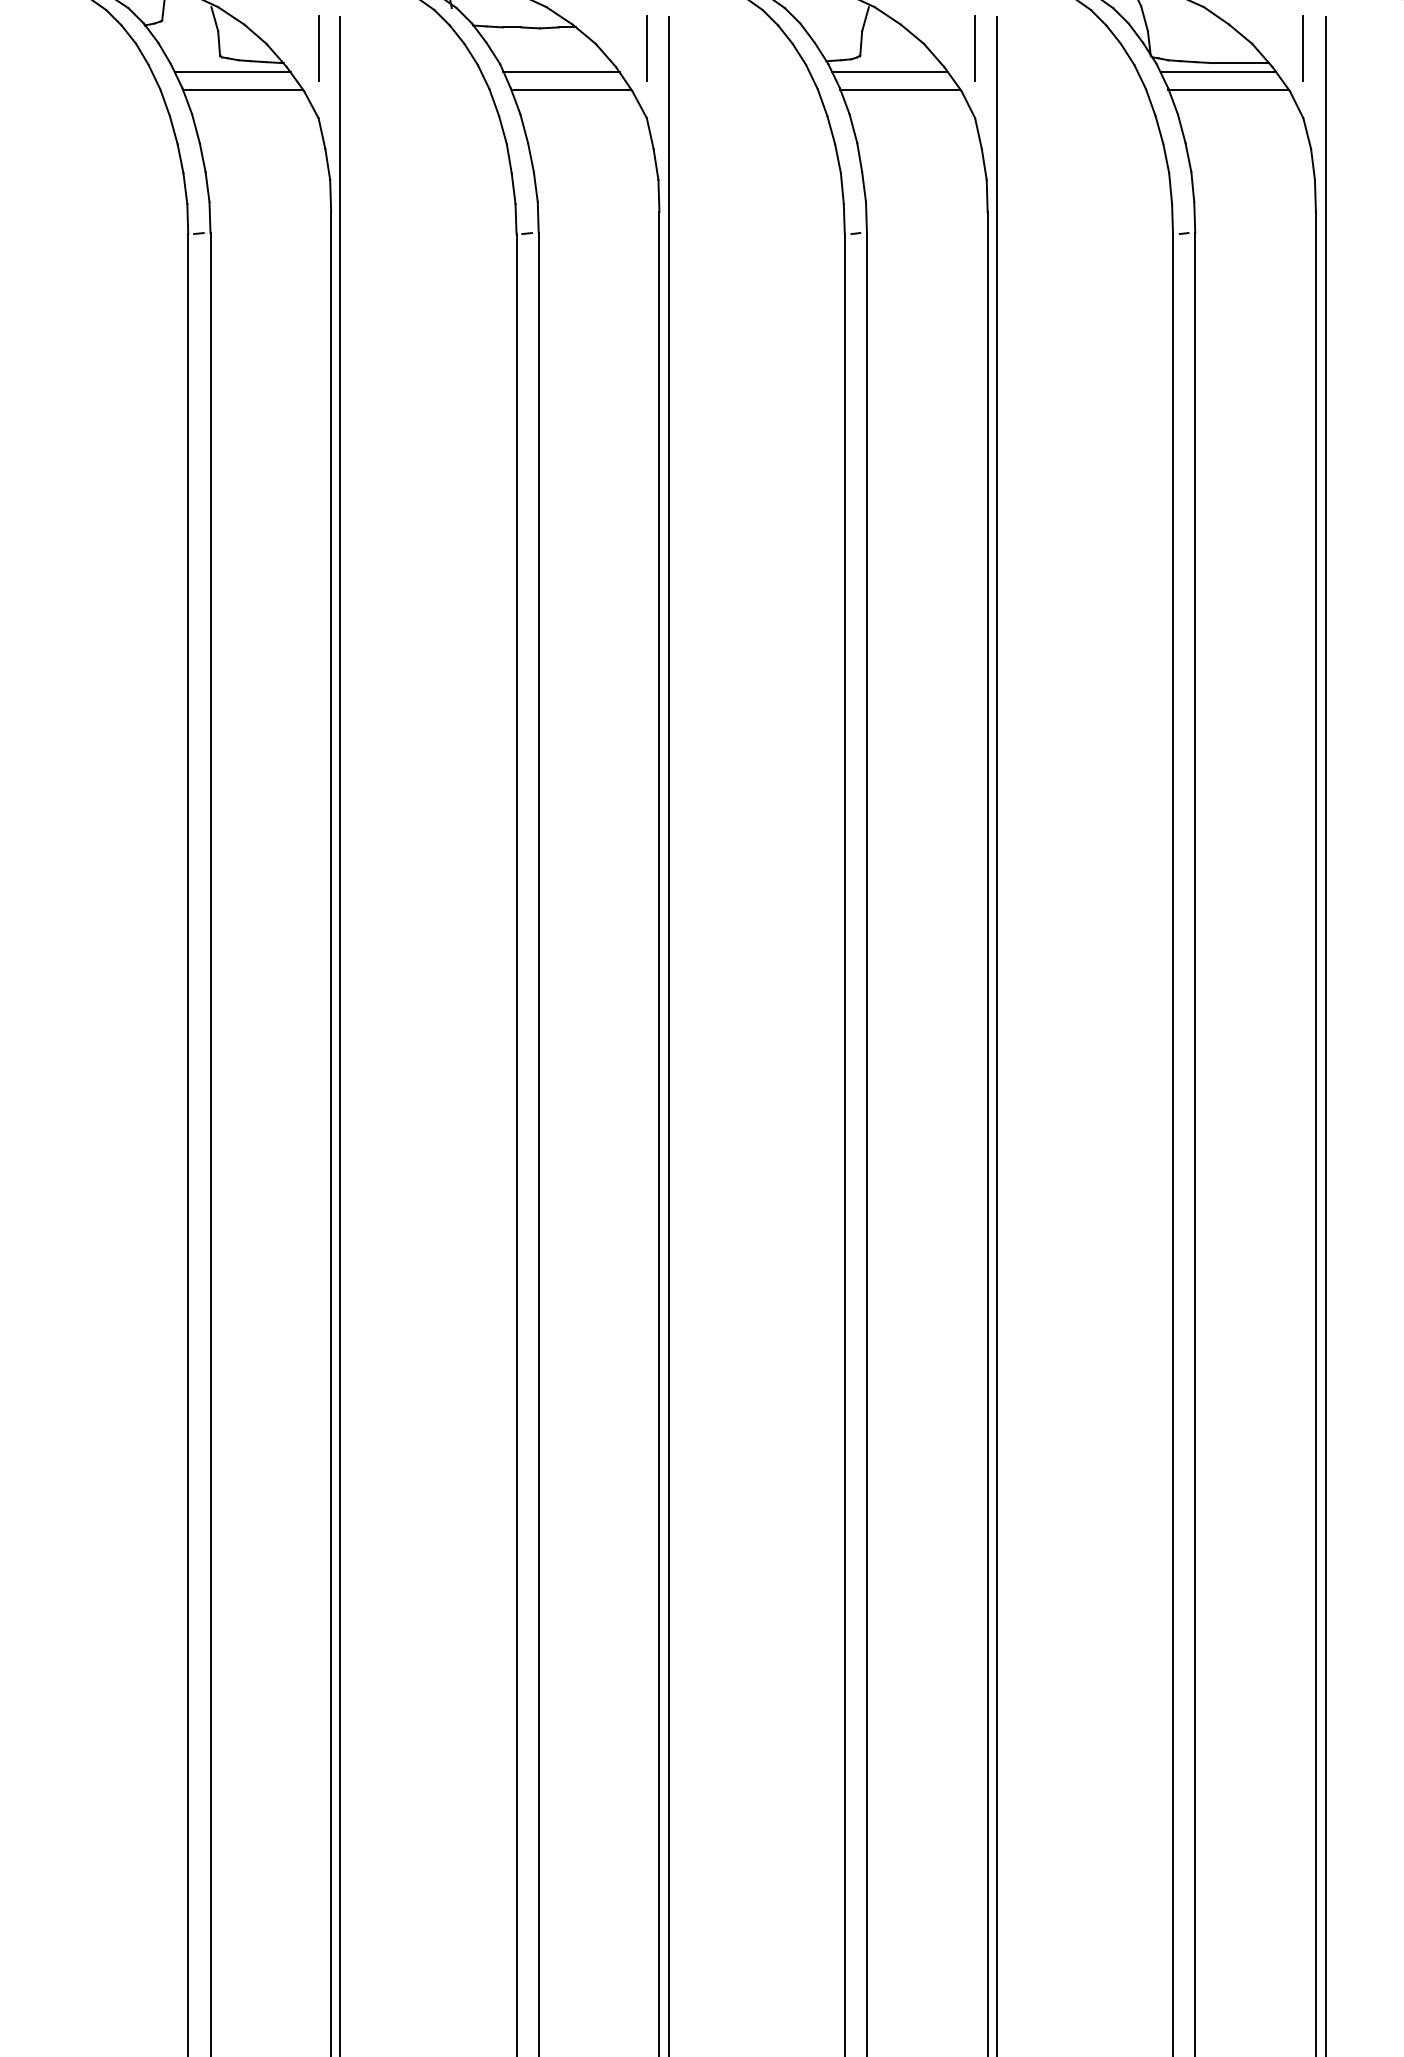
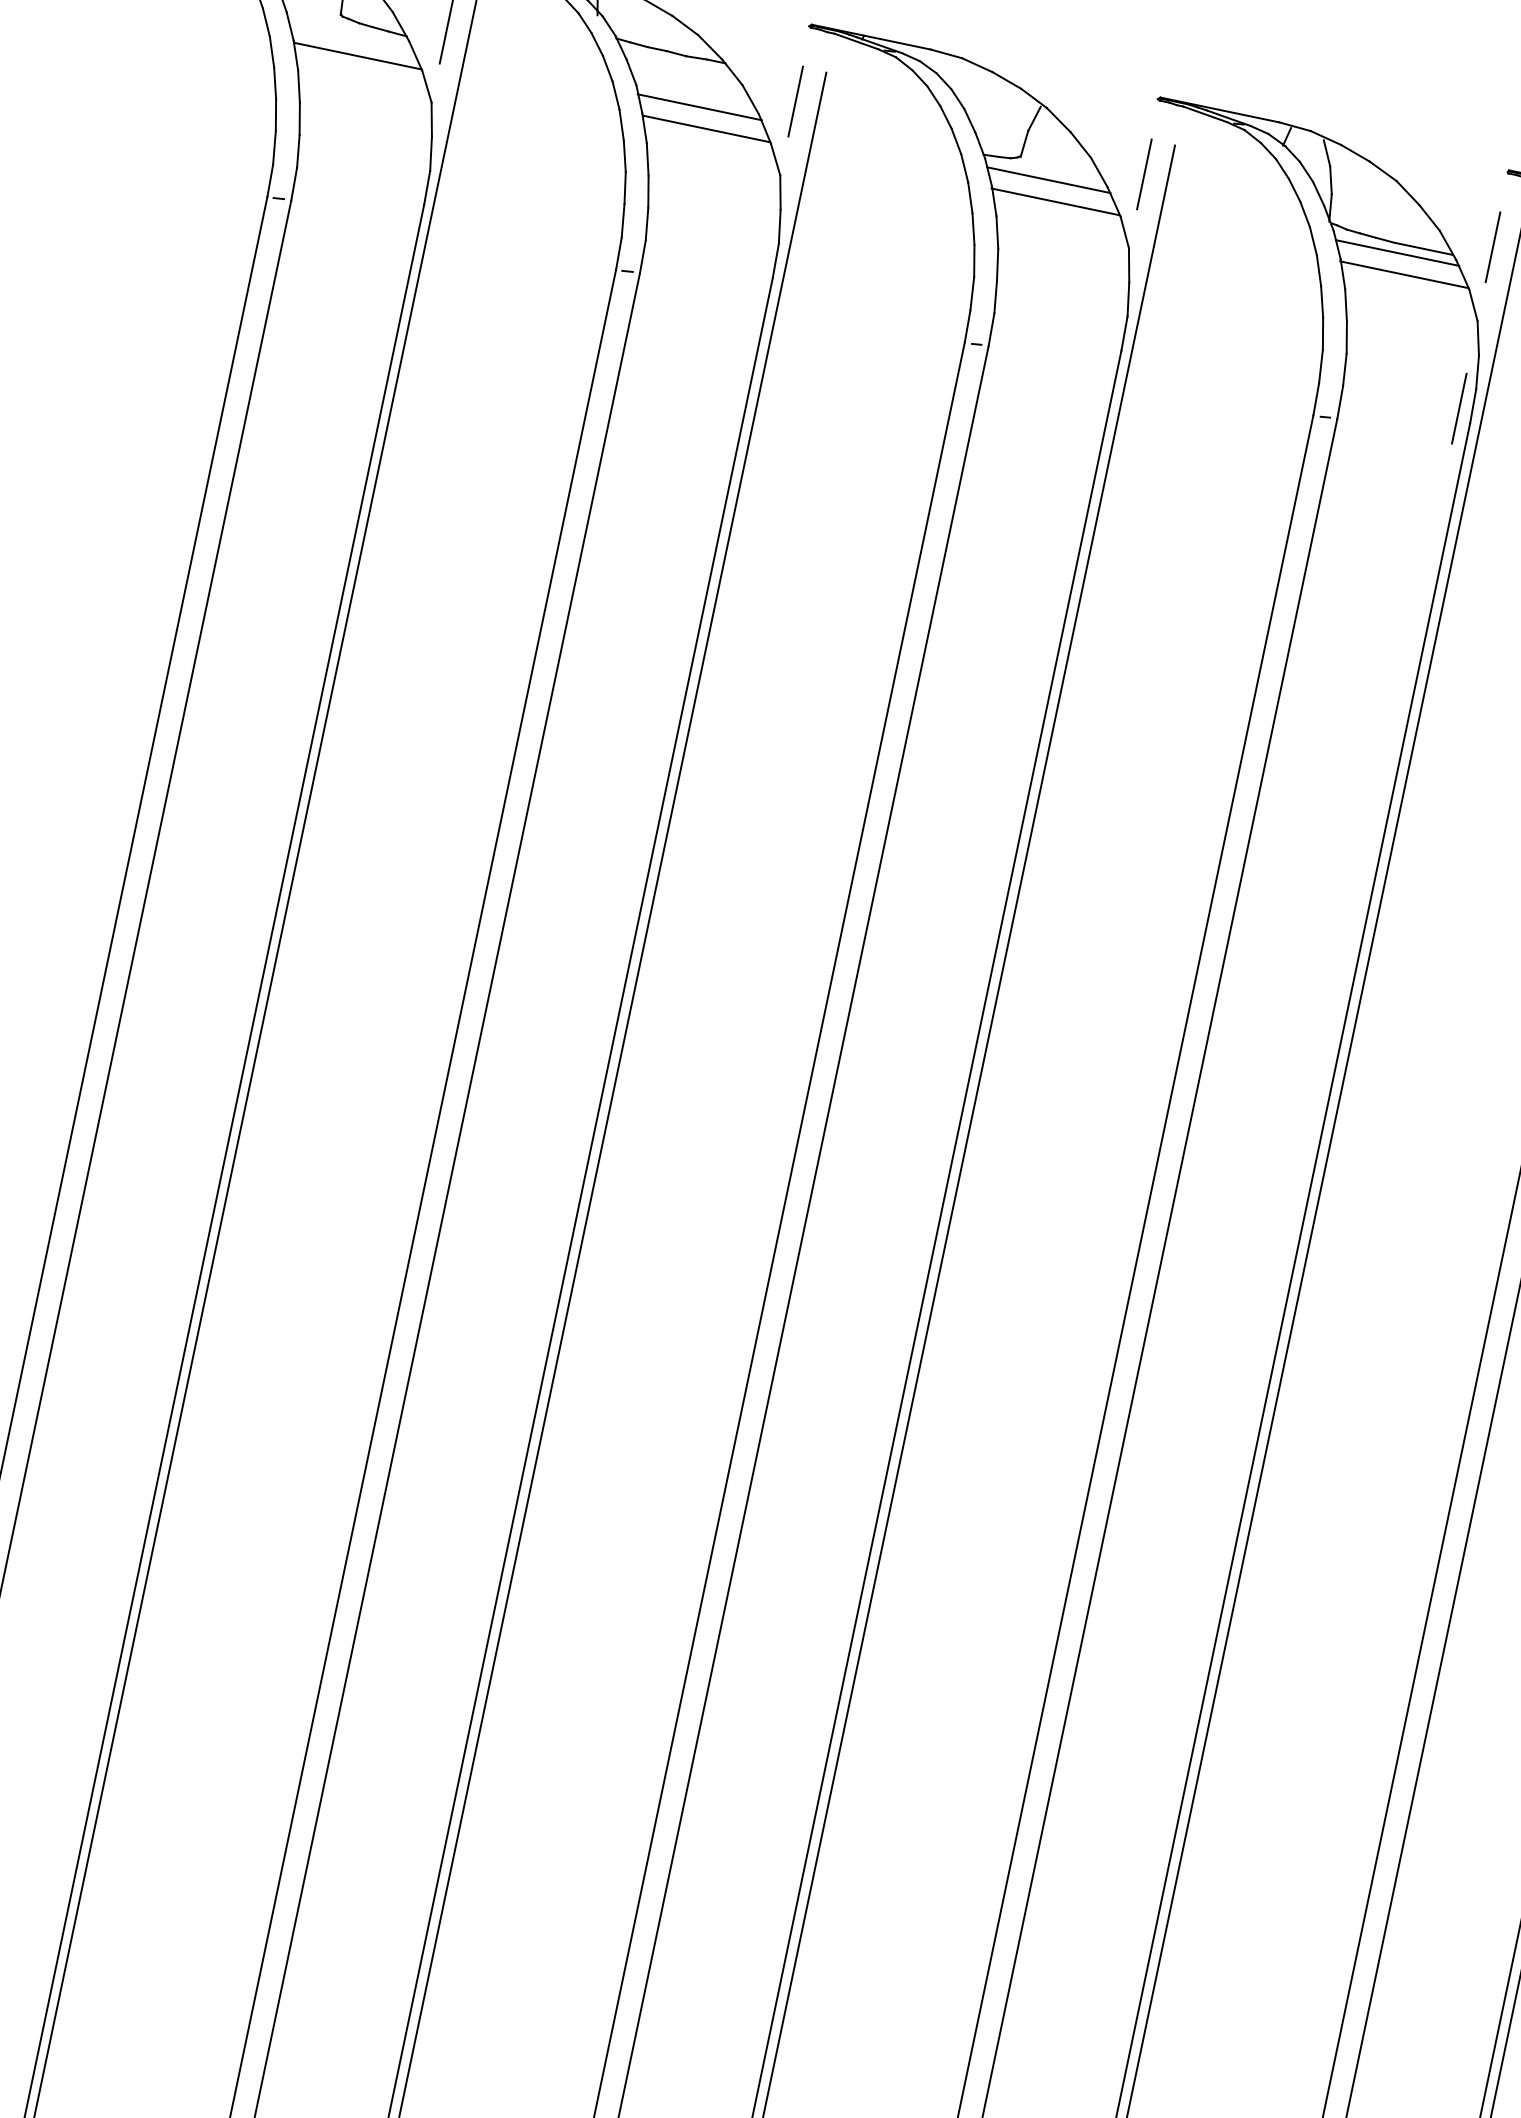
line: (232, 71) -> (350, 33), removed
line: (1302, 200) -> (1458, 408), added

